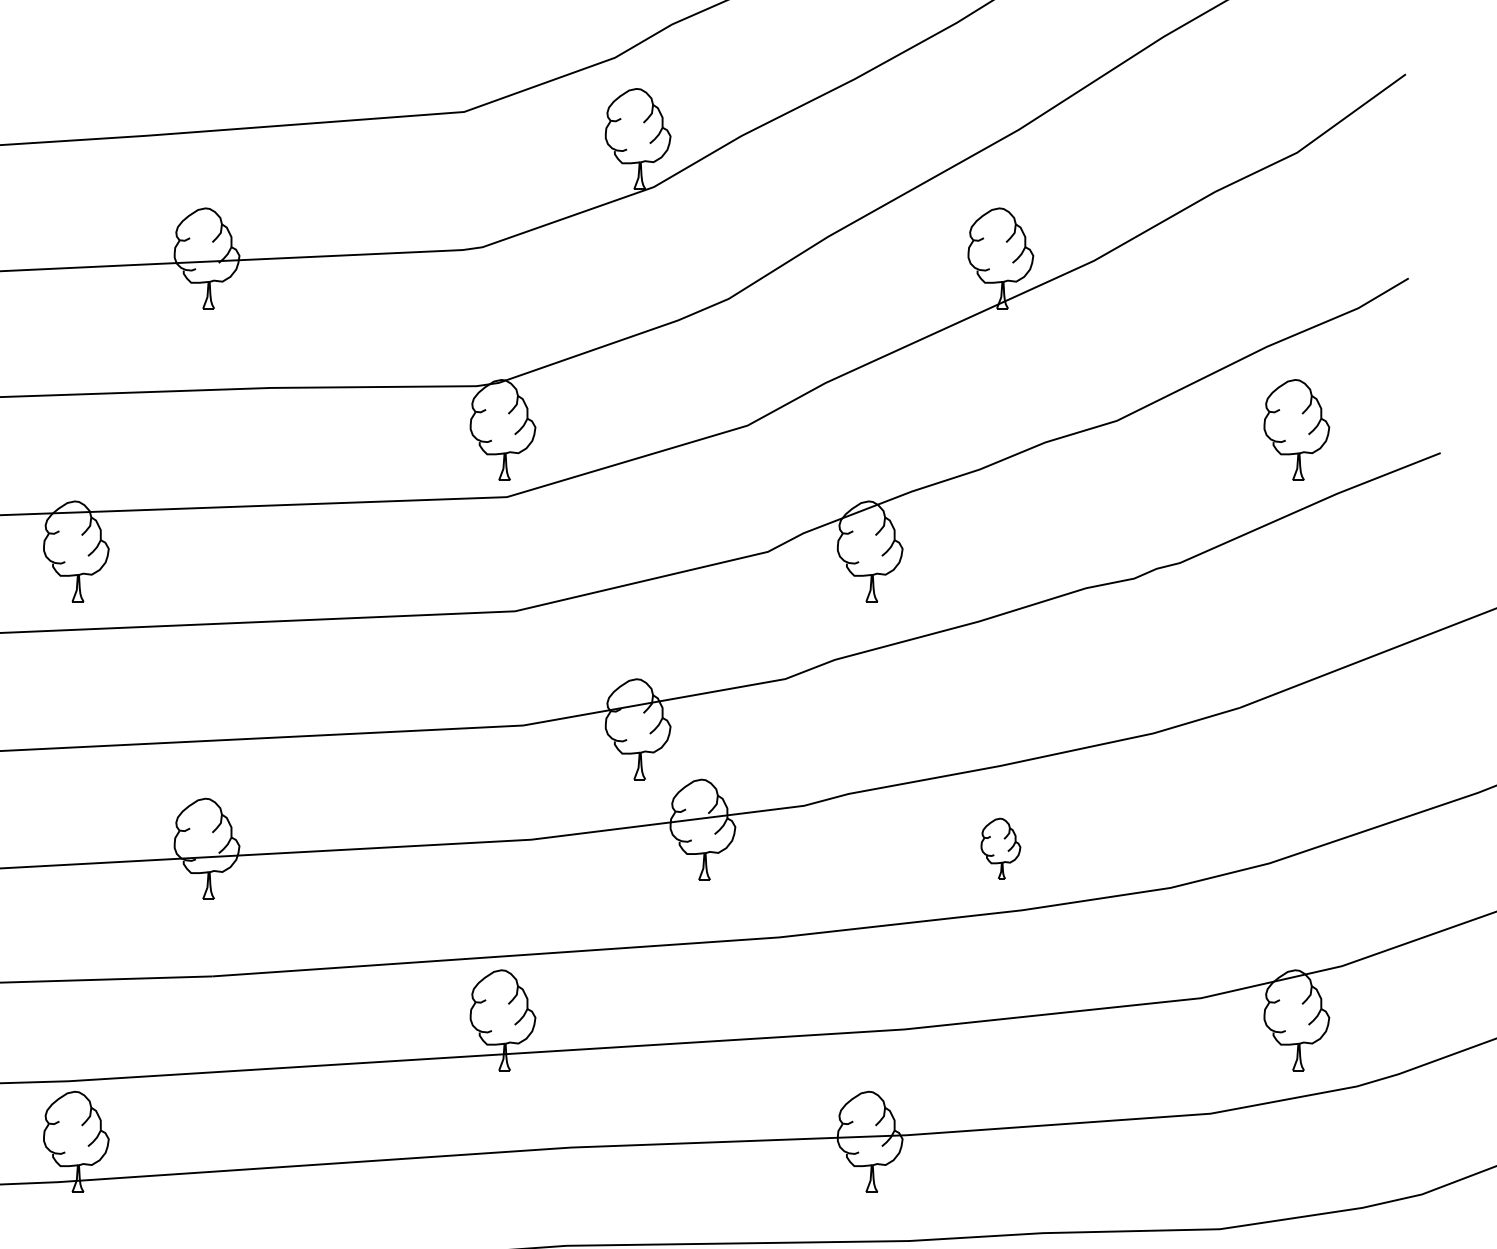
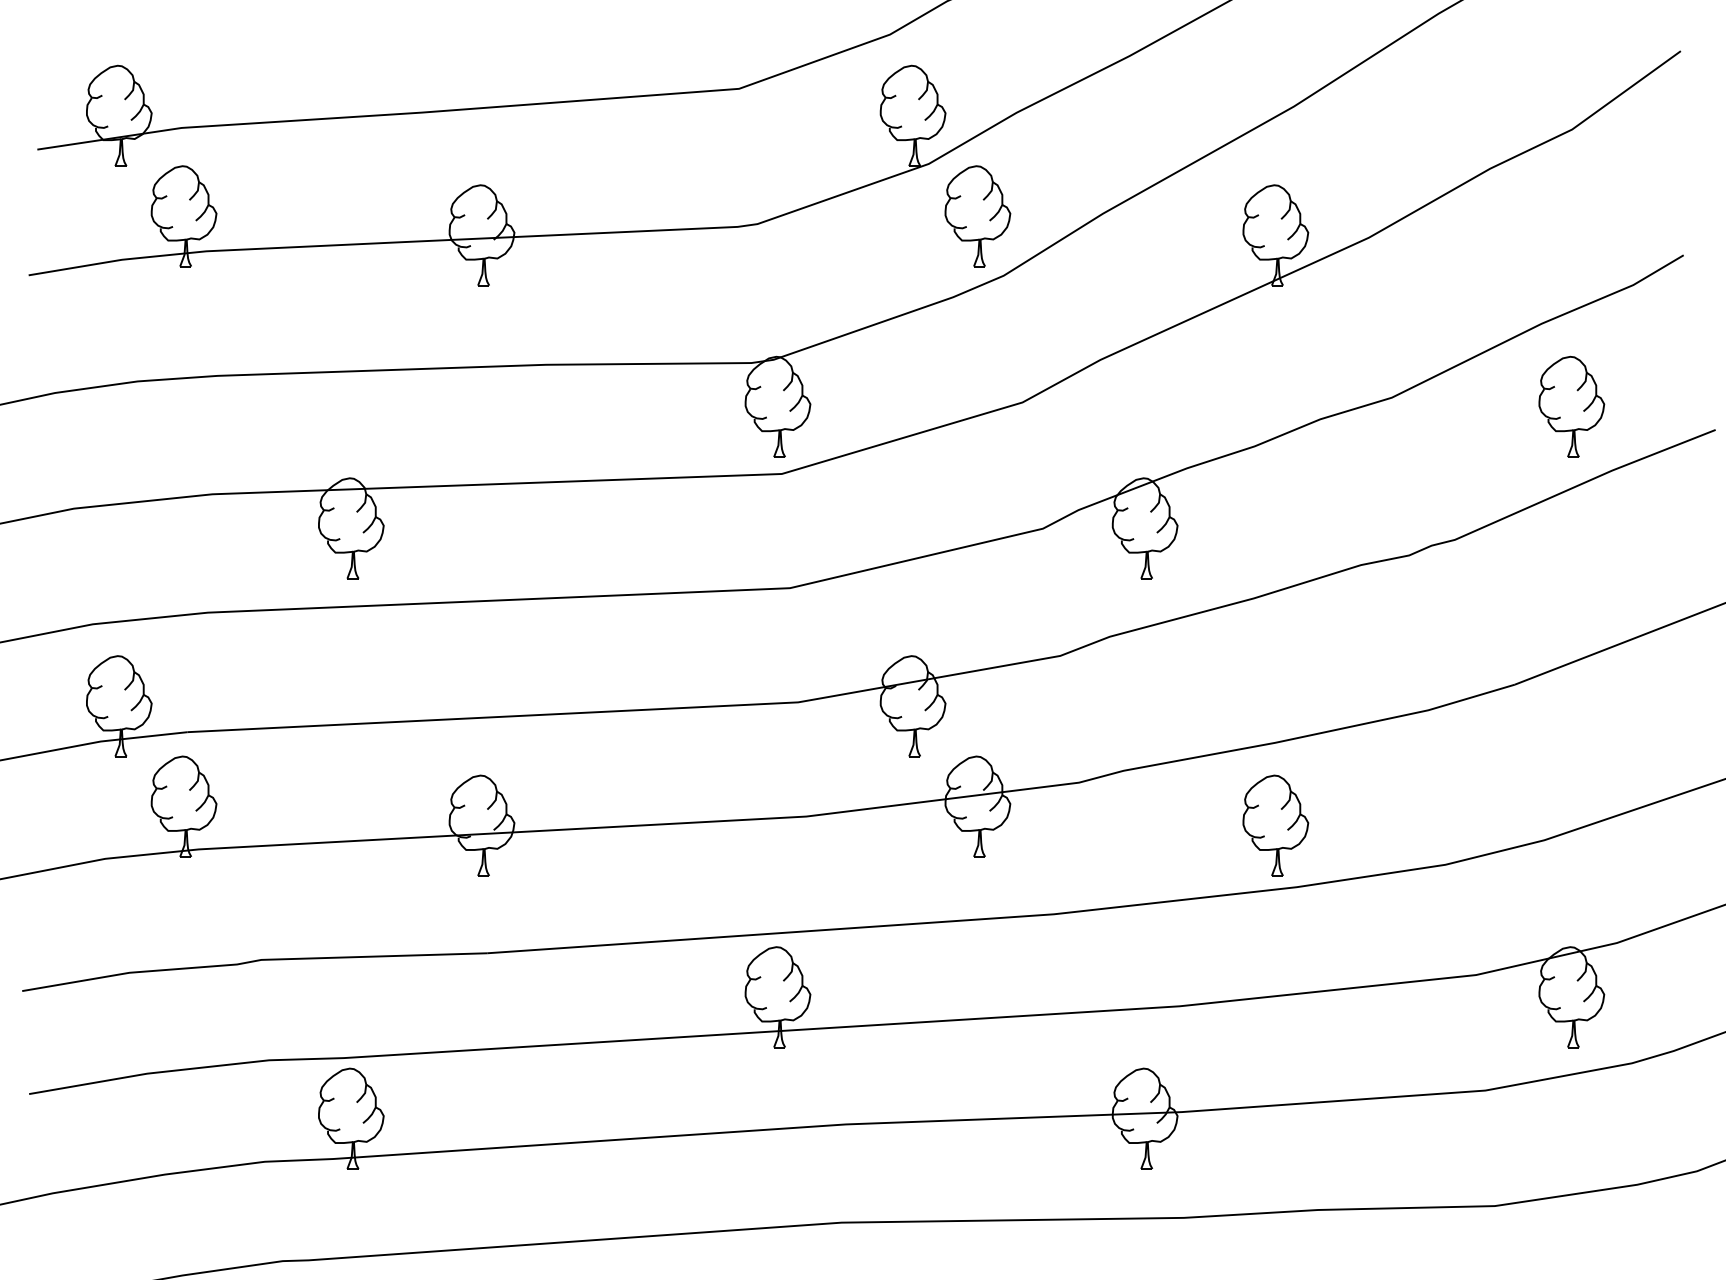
part: (702, 239) -> (977, 216), added
part: (1000, 848) -> (1275, 825), size x1.67

